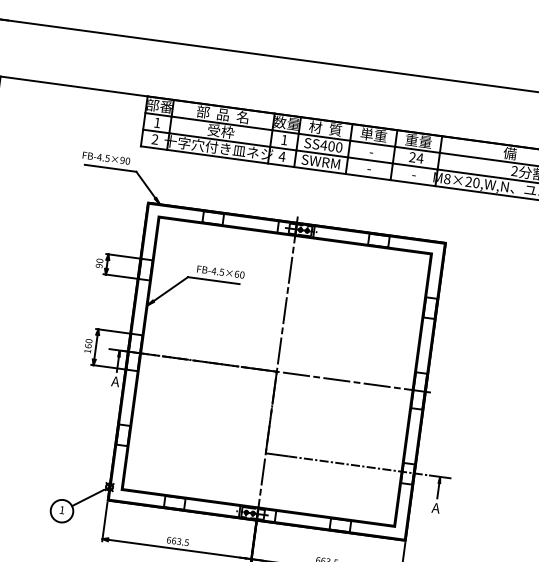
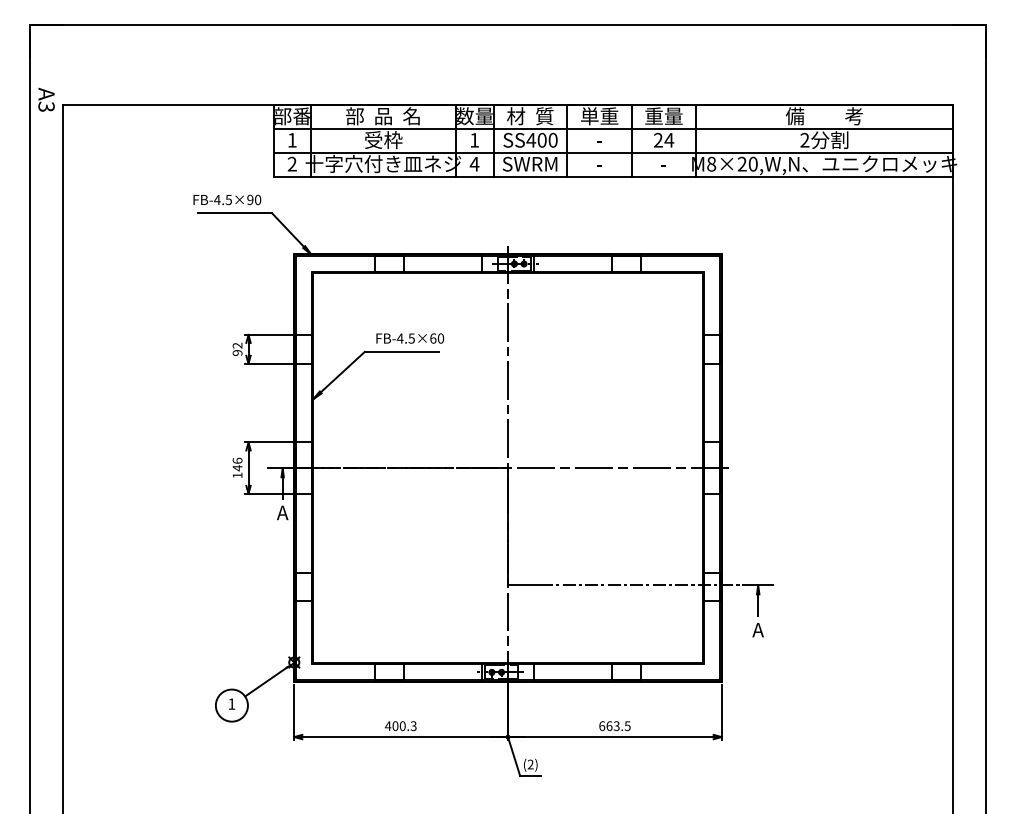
text: (99, 260) -> (237, 345), 90 -> 92
text: (88, 343) -> (237, 464), 160 -> 146
text: (177, 541) -> (400, 726), 663.5 -> 400.3

